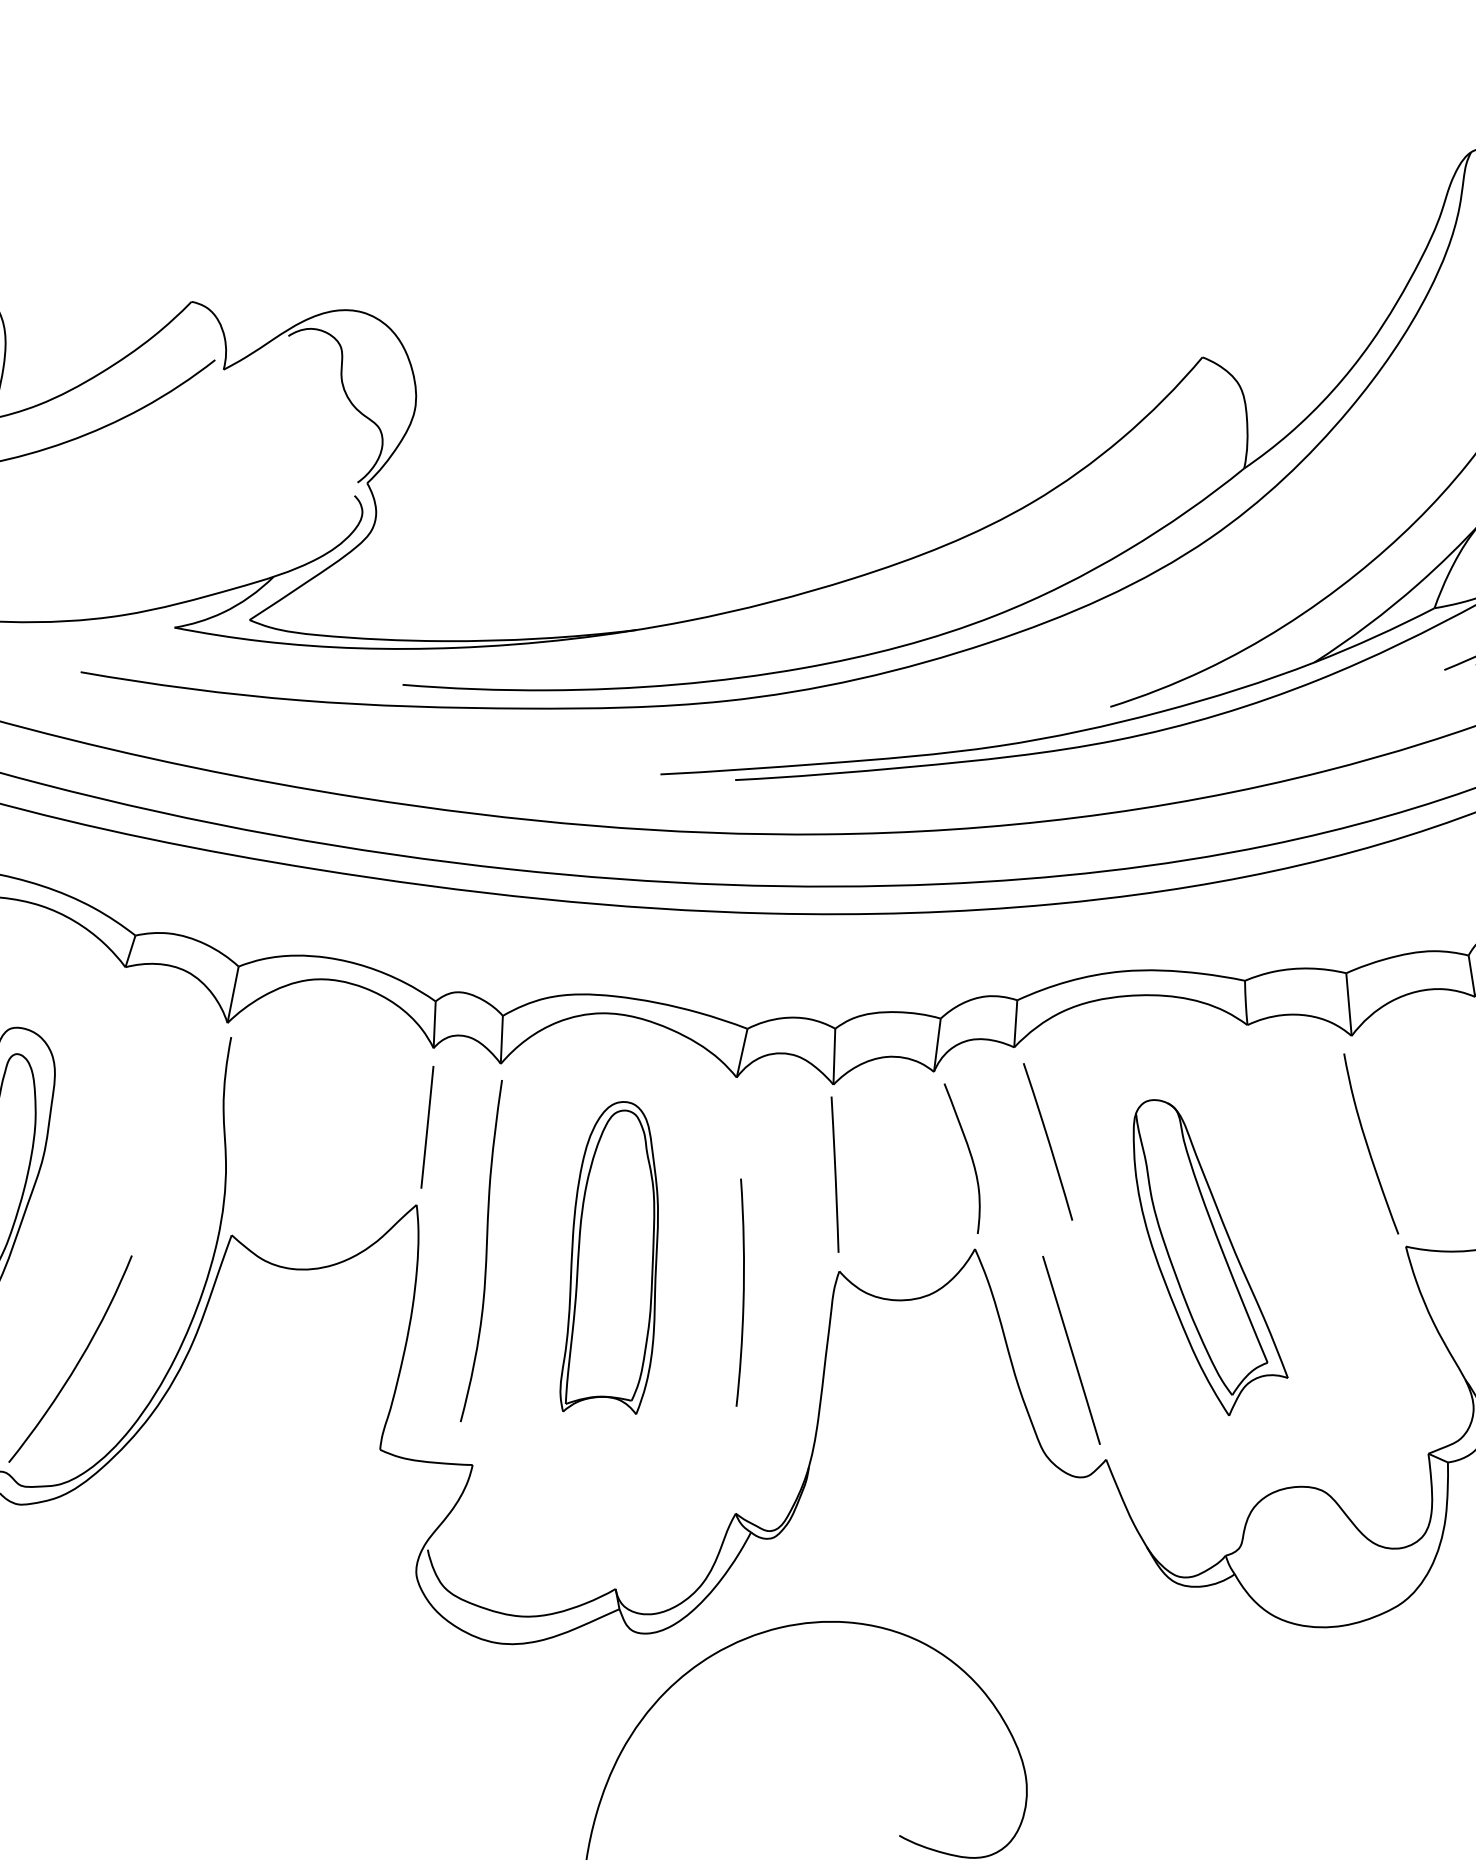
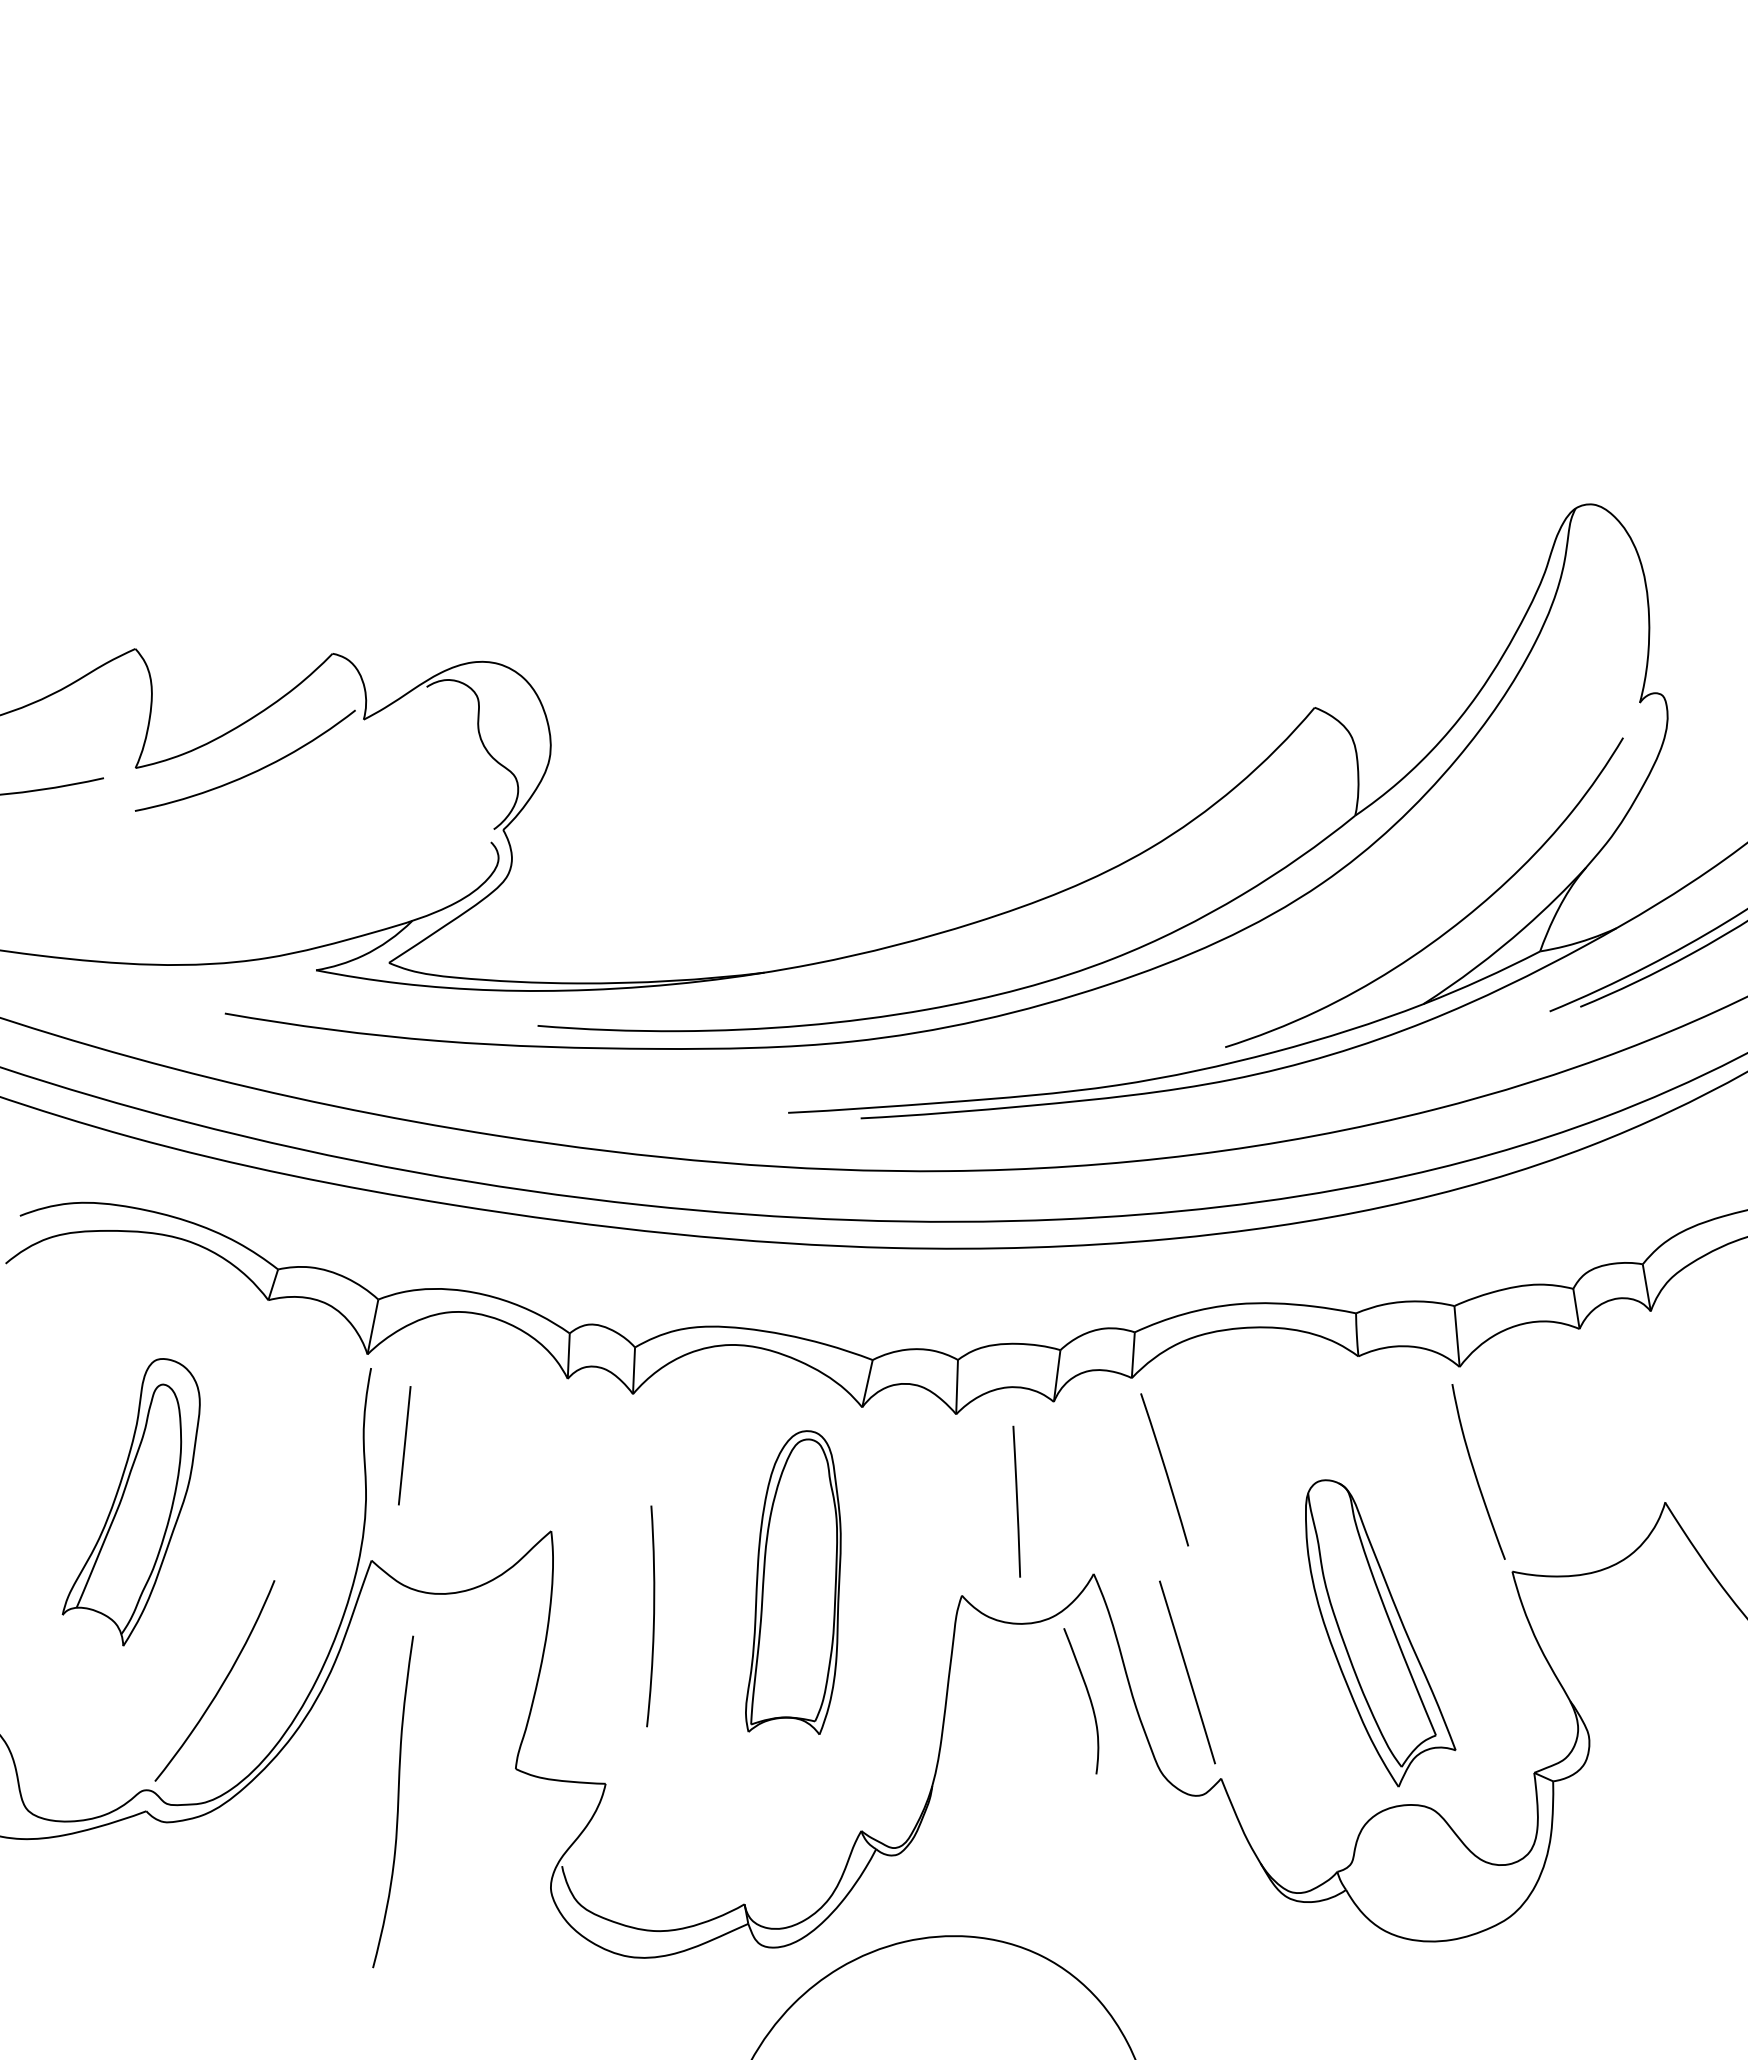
line: (427, 1127) -> (404, 1445), moved
curve: (969, 1154) -> (1088, 1697), moved
line: (834, 1174) -> (1016, 1501), moved
curve: (485, 1250) -> (397, 1801), moved
part: (609, 1257) -> (793, 1582), moved
part: (1210, 1257) -> (1380, 1633), moved
curve: (743, 1292) -> (653, 1616), moved

